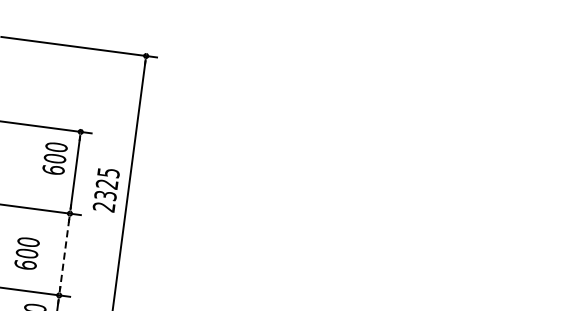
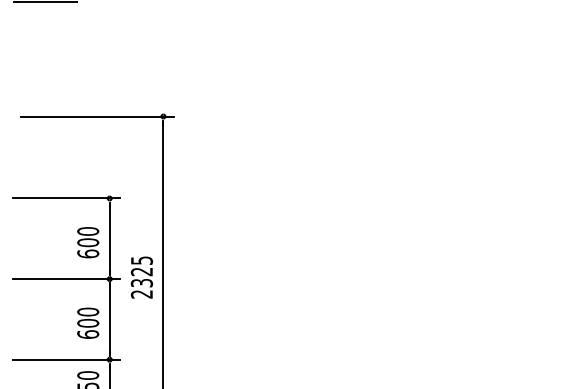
text: (55, 158) -> (88, 242), moved
text: (105, 189) -> (141, 277), moved
text: (27, 252) -> (88, 322), moved
line: (64, 254) -> (109, 319), dashed -> solid

